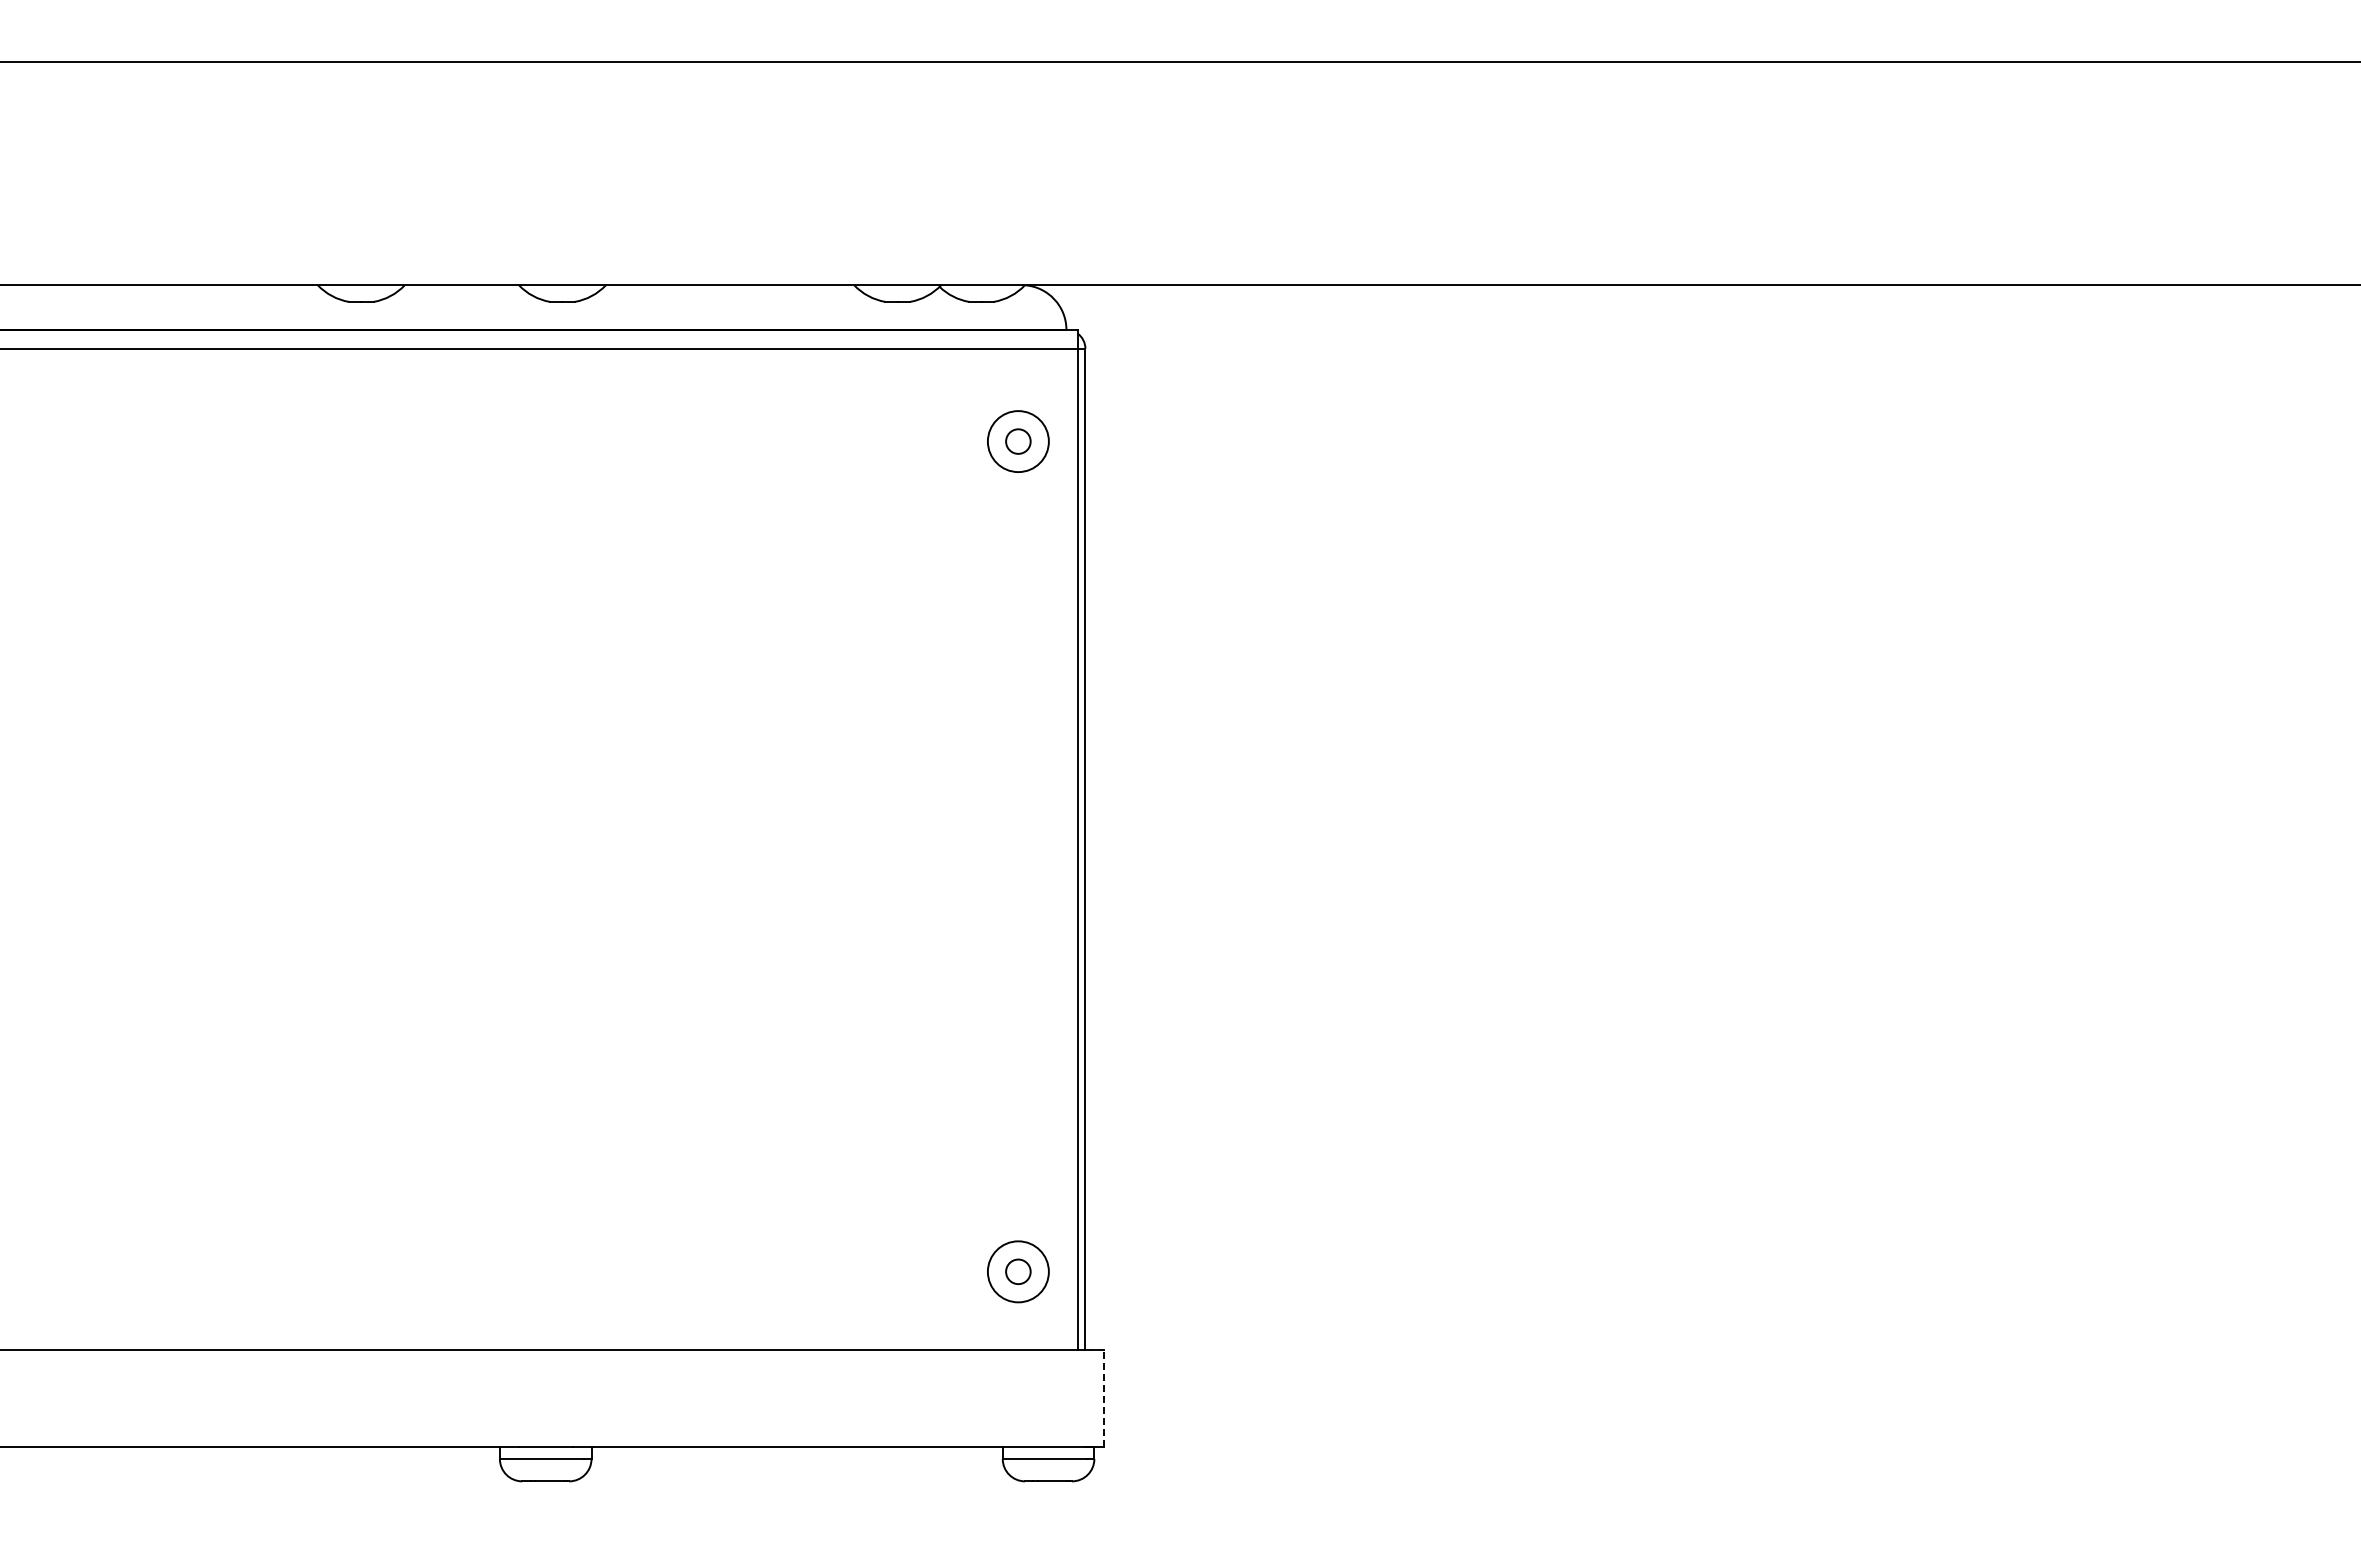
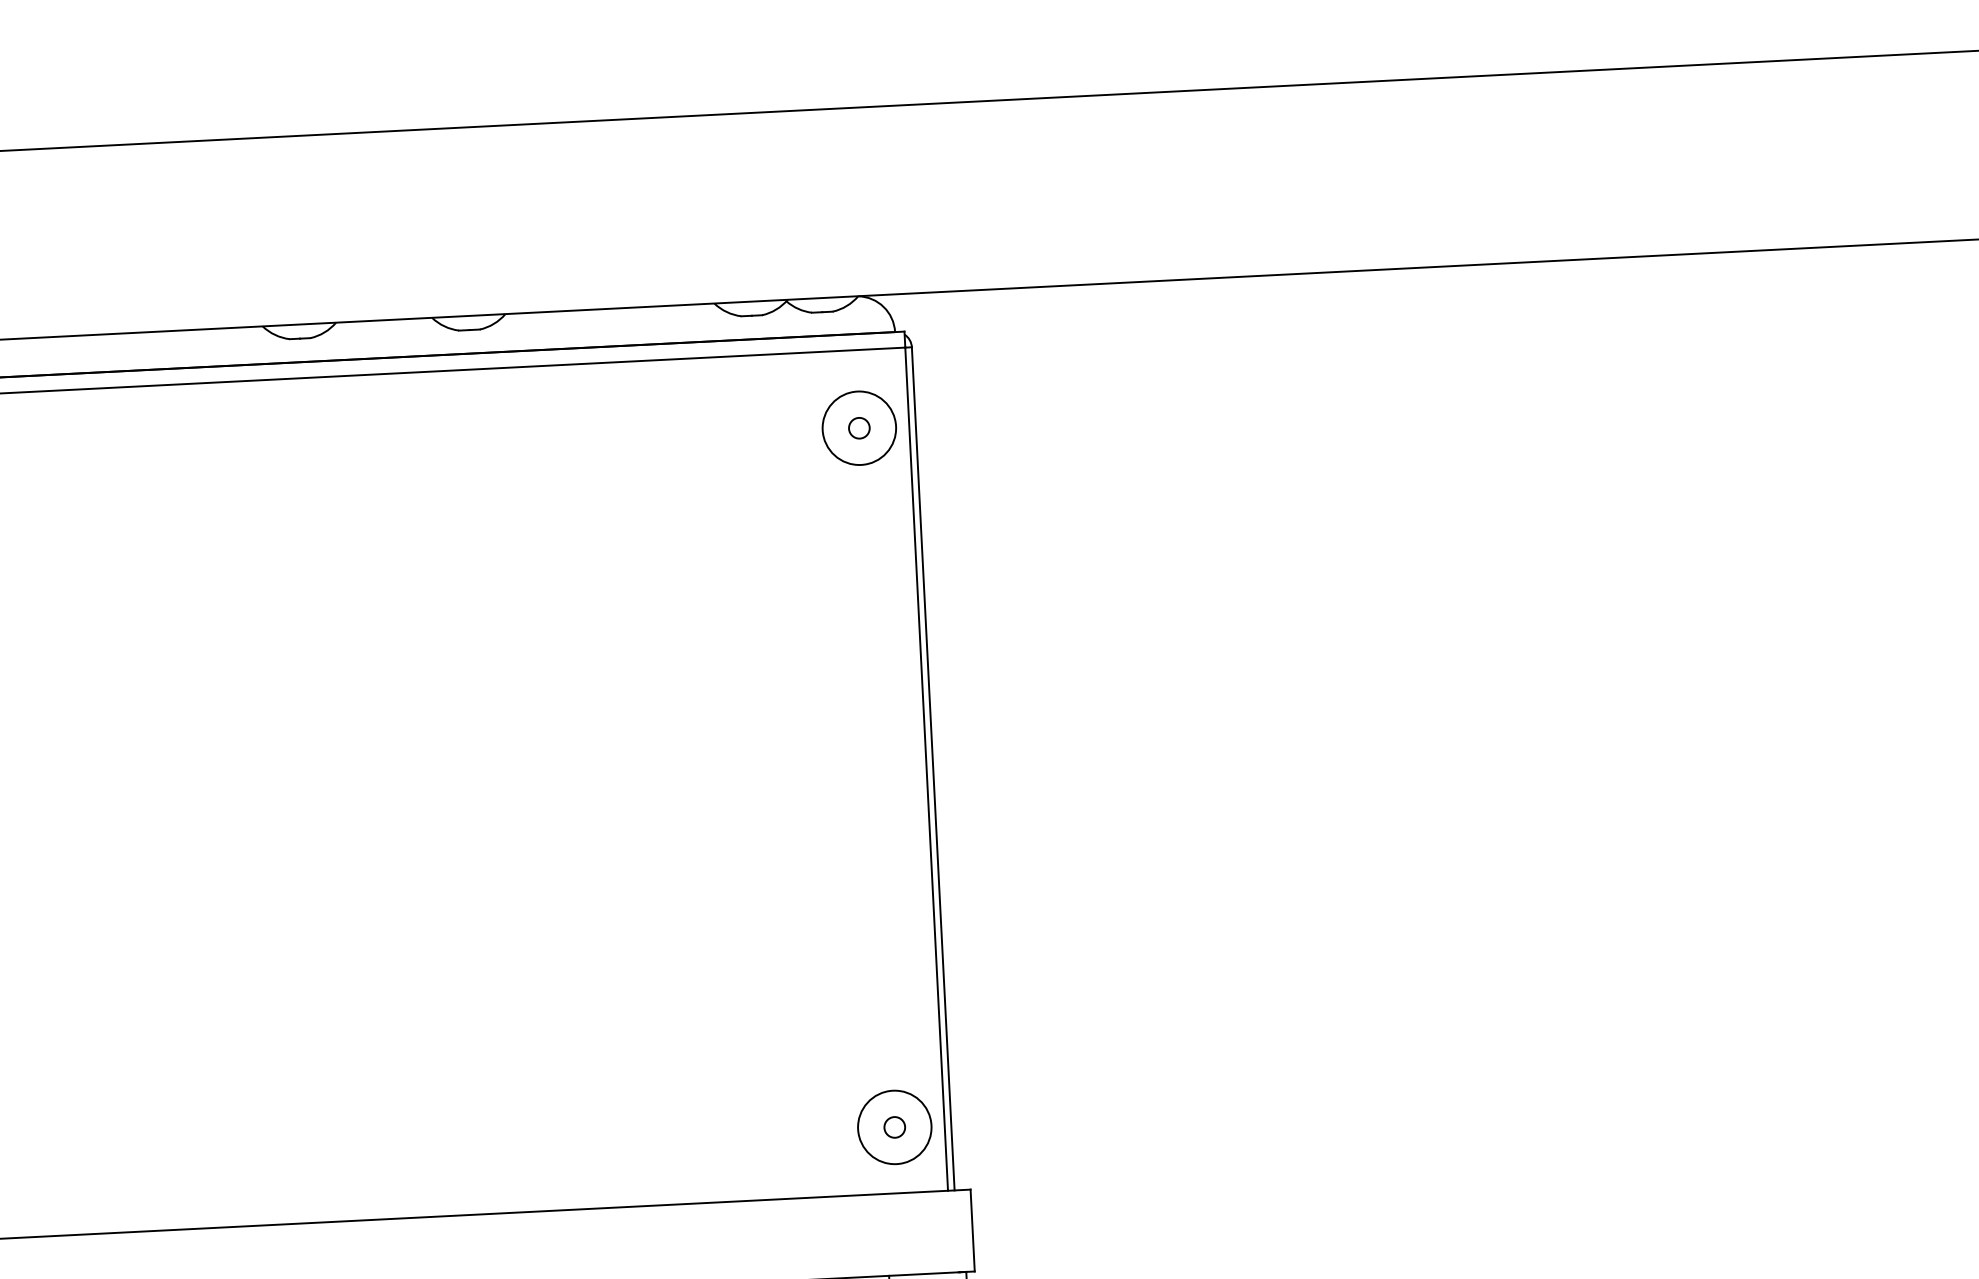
circle: (1017, 441) -> (858, 428), size x1.43
circle: (1017, 1271) -> (894, 1127), size x1.43
line: (1104, 1398) -> (972, 1230), dashed -> solid

